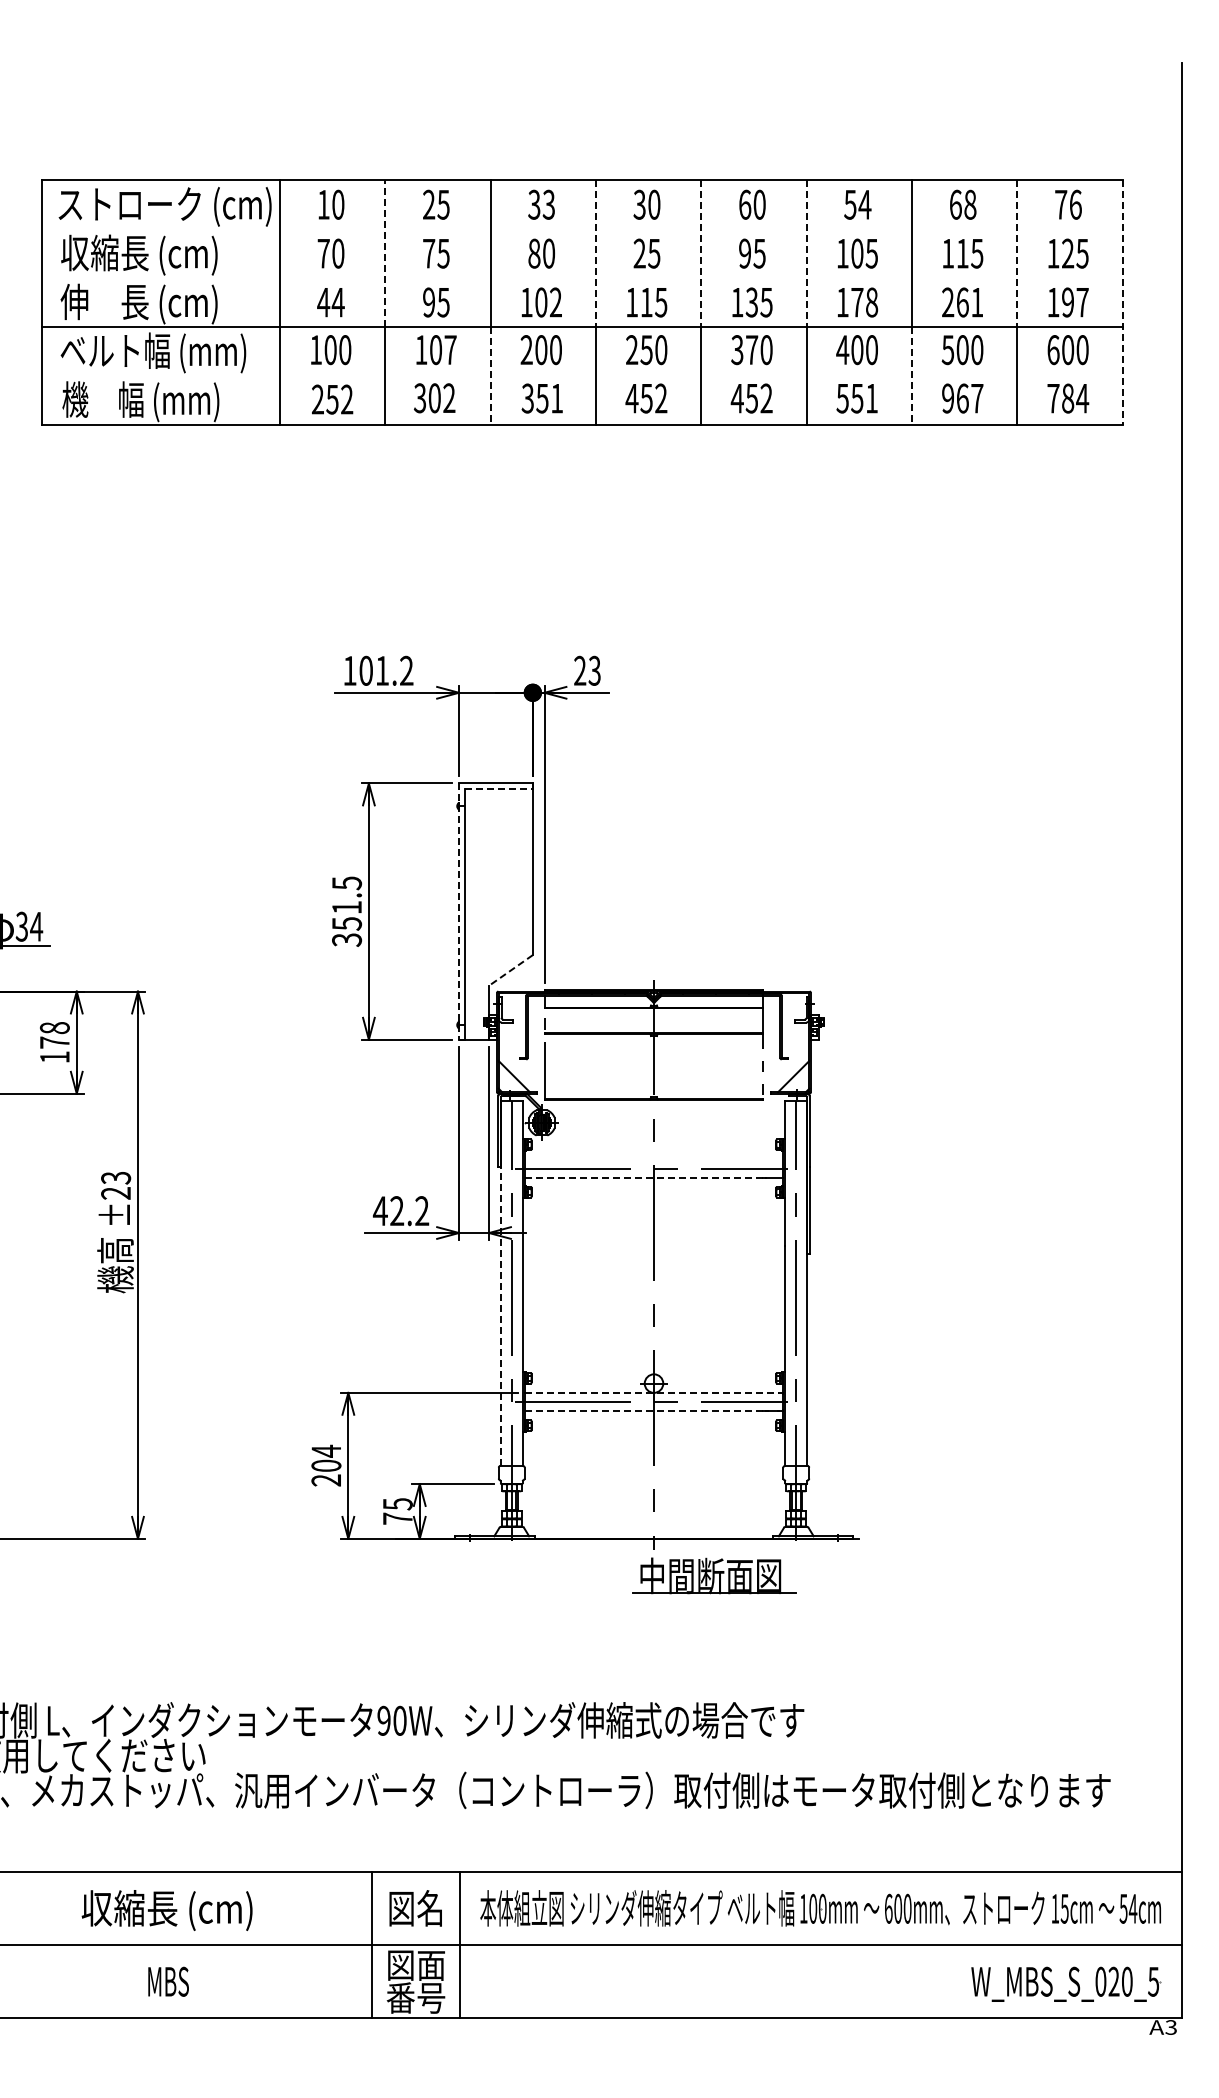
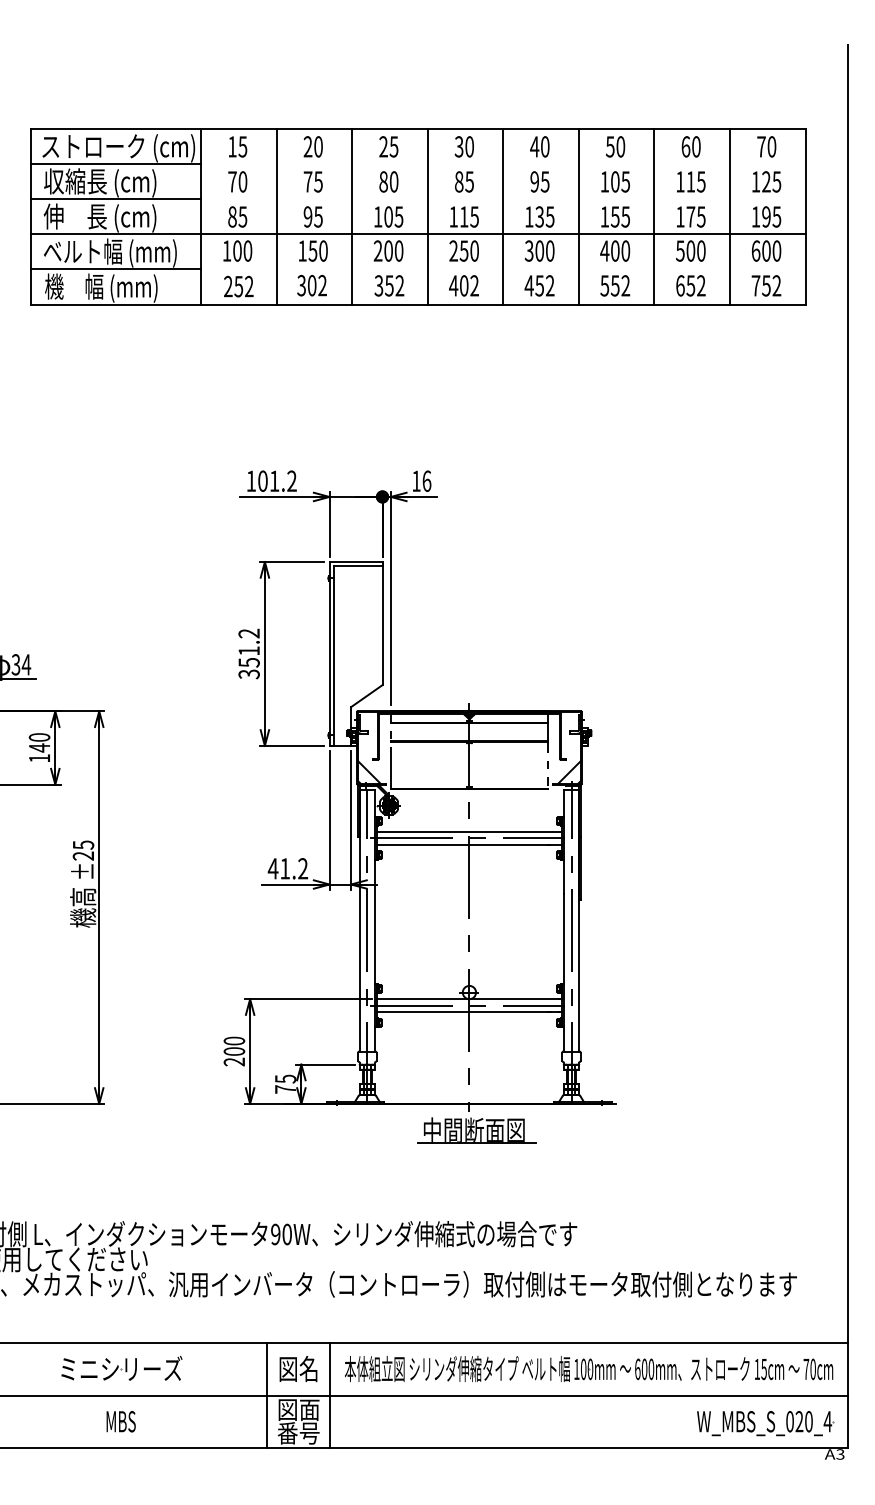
text: (338, 204) -> (243, 146), 10 -> 15
text: (443, 204) -> (318, 146), 25 -> 20
text: (541, 204) -> (388, 146), 33 -> 25
text: (744, 204) -> (534, 146), 60 -> 40
text: (864, 204) -> (620, 146), 54 -> 50
text: (970, 204) -> (696, 146), 68 -> 60
text: (1075, 204) -> (771, 146), 76 -> 70
line: (160, 229) -> (115, 164), added
line: (385, 253) -> (276, 181), dashed -> solid
text: (639, 253) -> (459, 181), 25 -> 85
line: (595, 254) -> (427, 182), dashed -> solid
line: (701, 254) -> (503, 182), dashed -> solid
line: (806, 254) -> (578, 182), dashed -> solid
line: (1017, 254) -> (730, 182), dashed -> solid
line: (160, 277) -> (115, 199), added
text: (330, 302) -> (237, 216), 44 -> 85
text: (555, 302) -> (398, 216), 102 -> 105
text: (864, 302) -> (620, 216), 178 -> 155
text: (962, 302) -> (690, 216), 261 -> 175
text: (1082, 302) -> (776, 216), 197 -> 195
line: (1122, 302) -> (805, 216), dashed -> solid
text: (442, 350) -> (317, 251), 107 -> 150
text: (752, 350) -> (540, 251), 370 -> 300
line: (160, 375) -> (115, 269), added
line: (490, 375) -> (352, 269), dashed -> solid
line: (911, 375) -> (654, 269), dashed -> solid
text: (557, 398) -> (400, 285), 351 -> 352
text: (646, 398) -> (464, 285), 452 -> 402
text: (871, 398) -> (625, 285), 551 -> 552
text: (962, 398) -> (690, 285), 967 -> 652
text: (1075, 398) -> (771, 285), 784 -> 752
text: (587, 670) -> (421, 480), 23 -> 16
line: (498, 789) -> (357, 566), dashed -> solid
text: (347, 883) -> (249, 633), 351.5 -> 351.2
line: (459, 912) -> (329, 654), dashed -> solid
line: (511, 970) -> (367, 696), dashed -> solid
text: (54, 1035) -> (39, 742), 178 -> 140
line: (654, 1159) -> (469, 831), added
text: (115, 1177) -> (83, 844), ±23 -> ±25
line: (644, 1177) -> (462, 844), dashed -> solid
text: (397, 1210) -> (285, 868), 42.2 -> 41.2
line: (500, 1316) -> (359, 944), dashed -> solid
line: (651, 1392) -> (467, 998), dashed -> solid
line: (644, 1411) -> (462, 1012), dashed -> solid
text: (326, 1450) -> (234, 1040), 204 -> 200
part: (714, 1575) -> (476, 1130), moved
text: (1128, 1908) -> (809, 1369), 54cm -> 70cm
text: (167, 1910) -> (120, 1370), 収縮長 (cm) -> ミニシリーズ
text: (1153, 1981) -> (827, 1421), W_MBS_S_020_5 -> W_MBS_S_020_4

